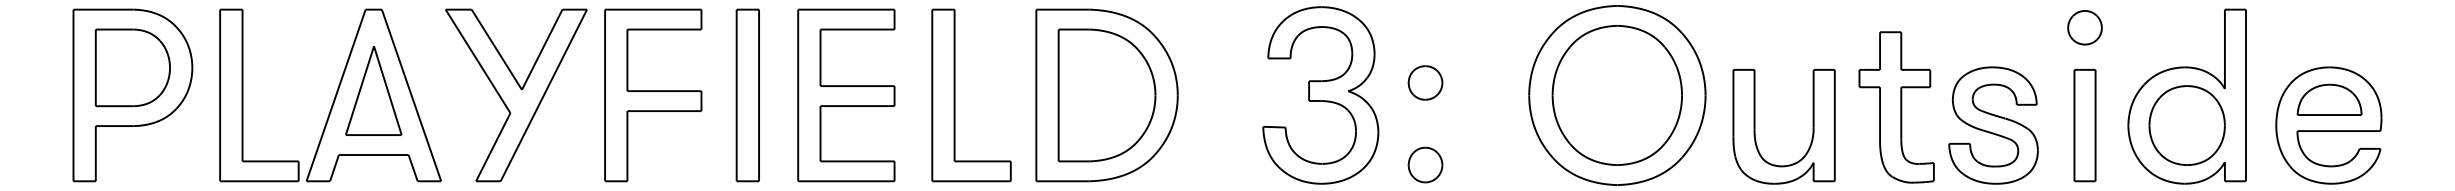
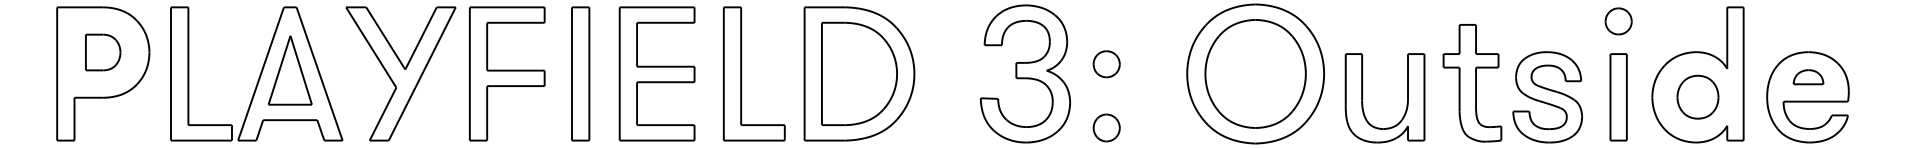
part: (131, 67) -> (102, 52), size x0.6
part: (2329, 98) -> (1808, 76), size x0.6
part: (2186, 124) -> (1697, 96), size x0.7

